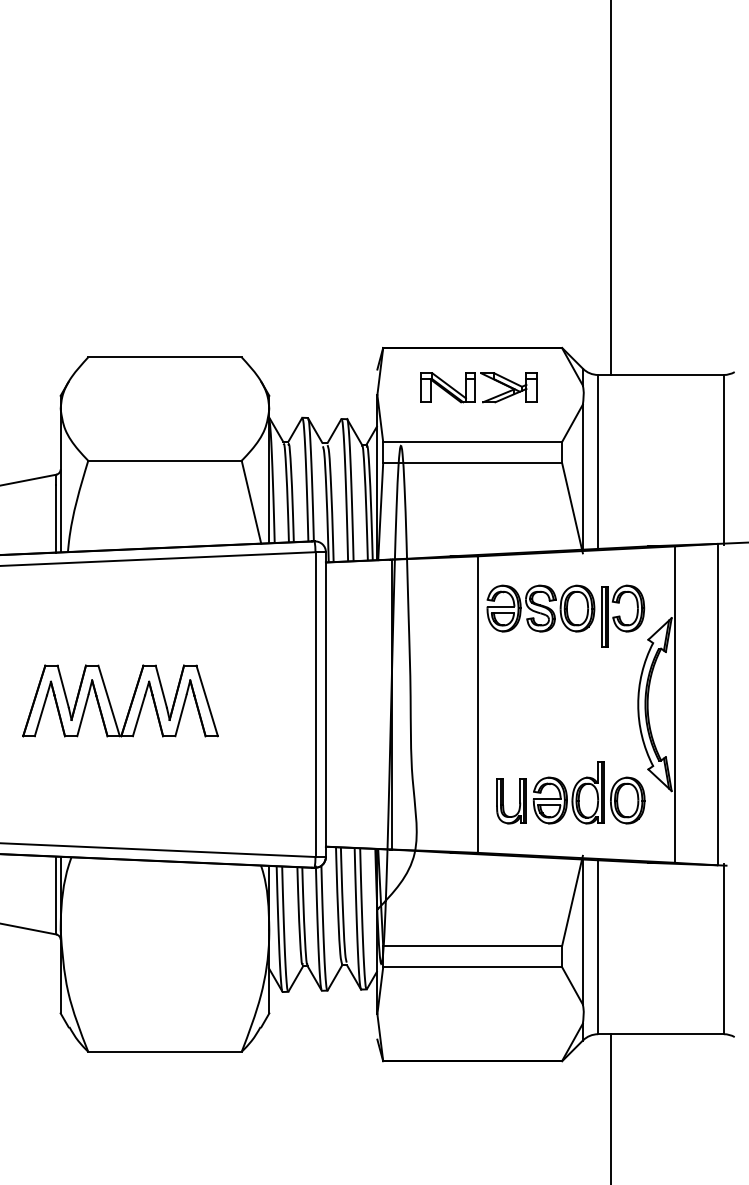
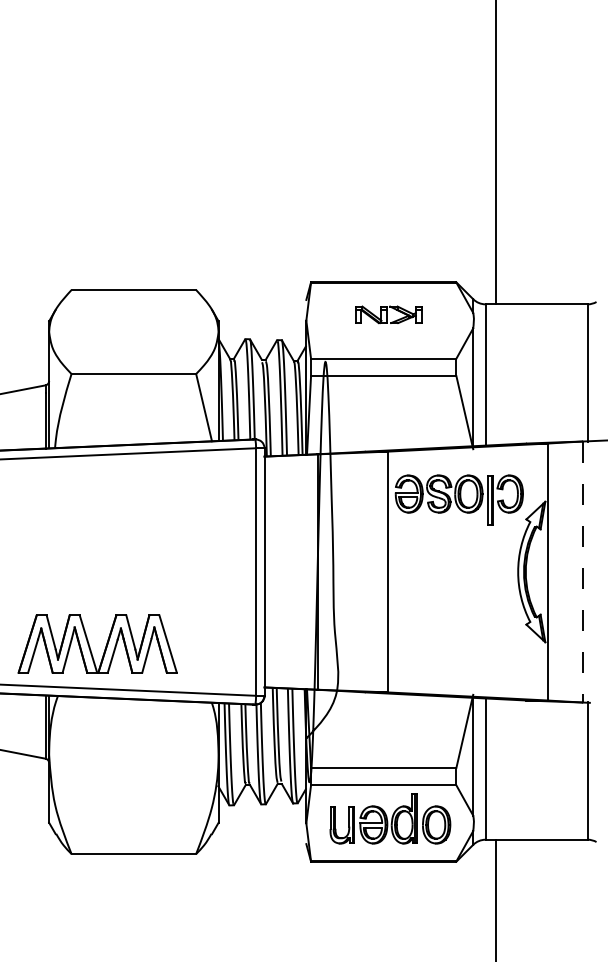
part: (478, 387) -> (388, 314), size x0.7
part: (111, 703) -> (90, 646), moved
line: (718, 705) -> (583, 572), solid -> dashed
part: (570, 792) -> (390, 818), moved

